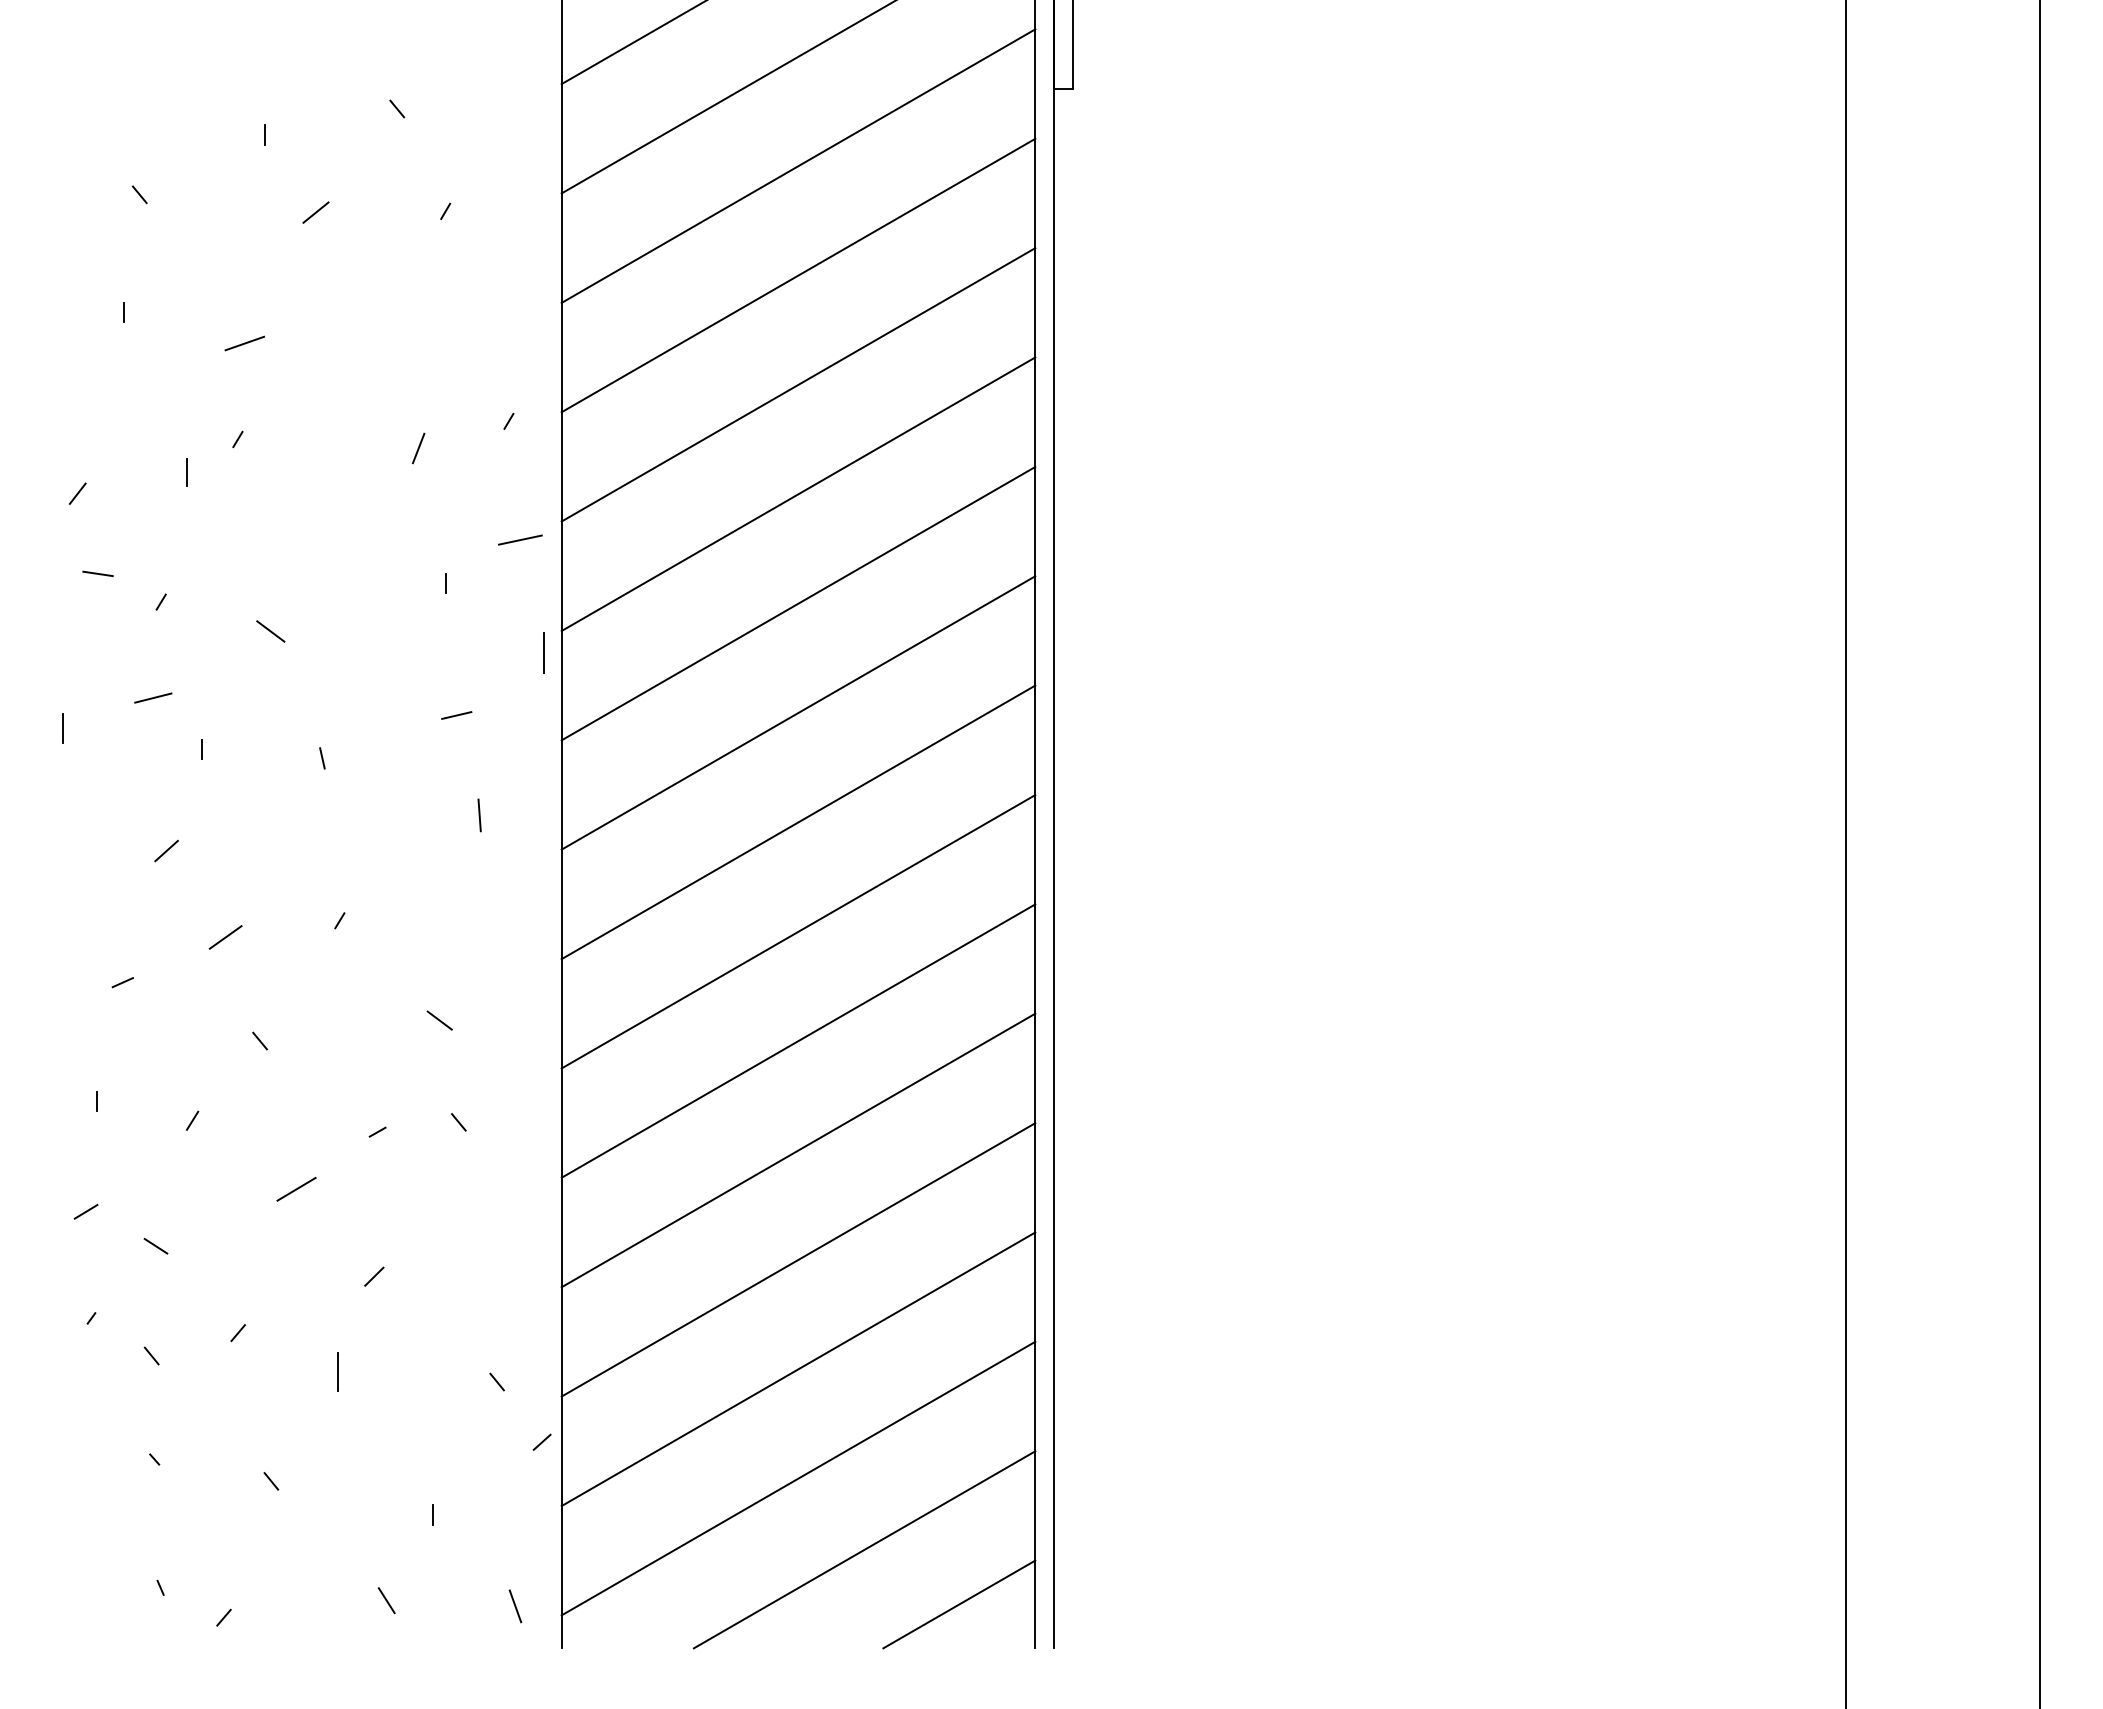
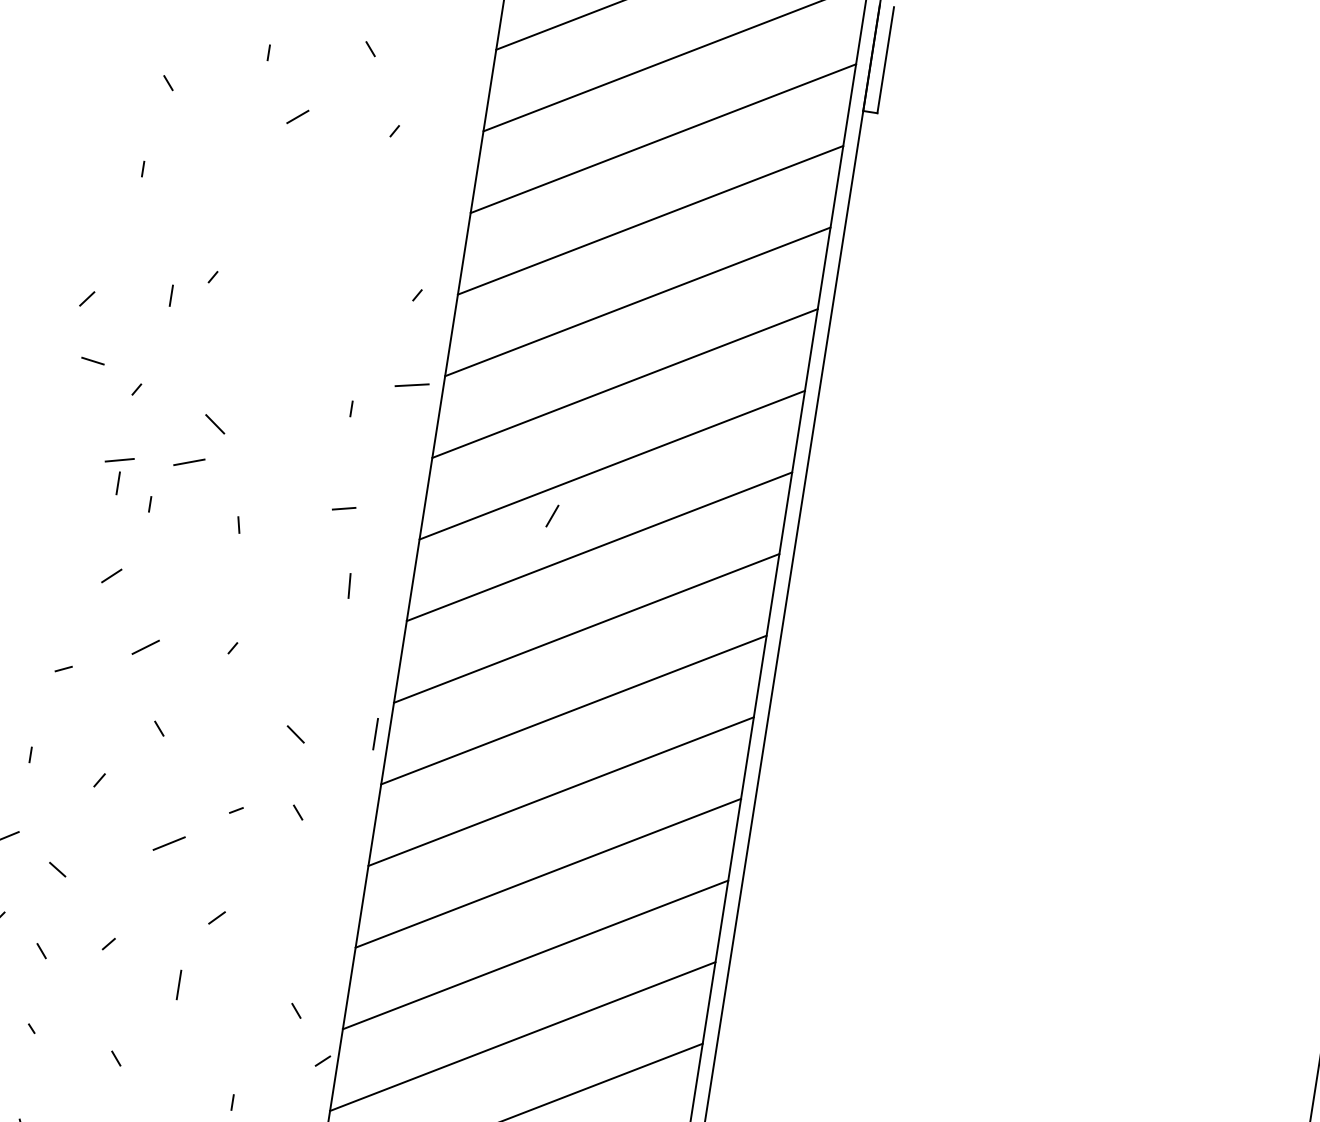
line: (244, 343) -> (189, 462), moved
line: (418, 448) -> (552, 516), moved
line: (543, 652) -> (375, 733), moved
line: (62, 728) -> (117, 483), moved

